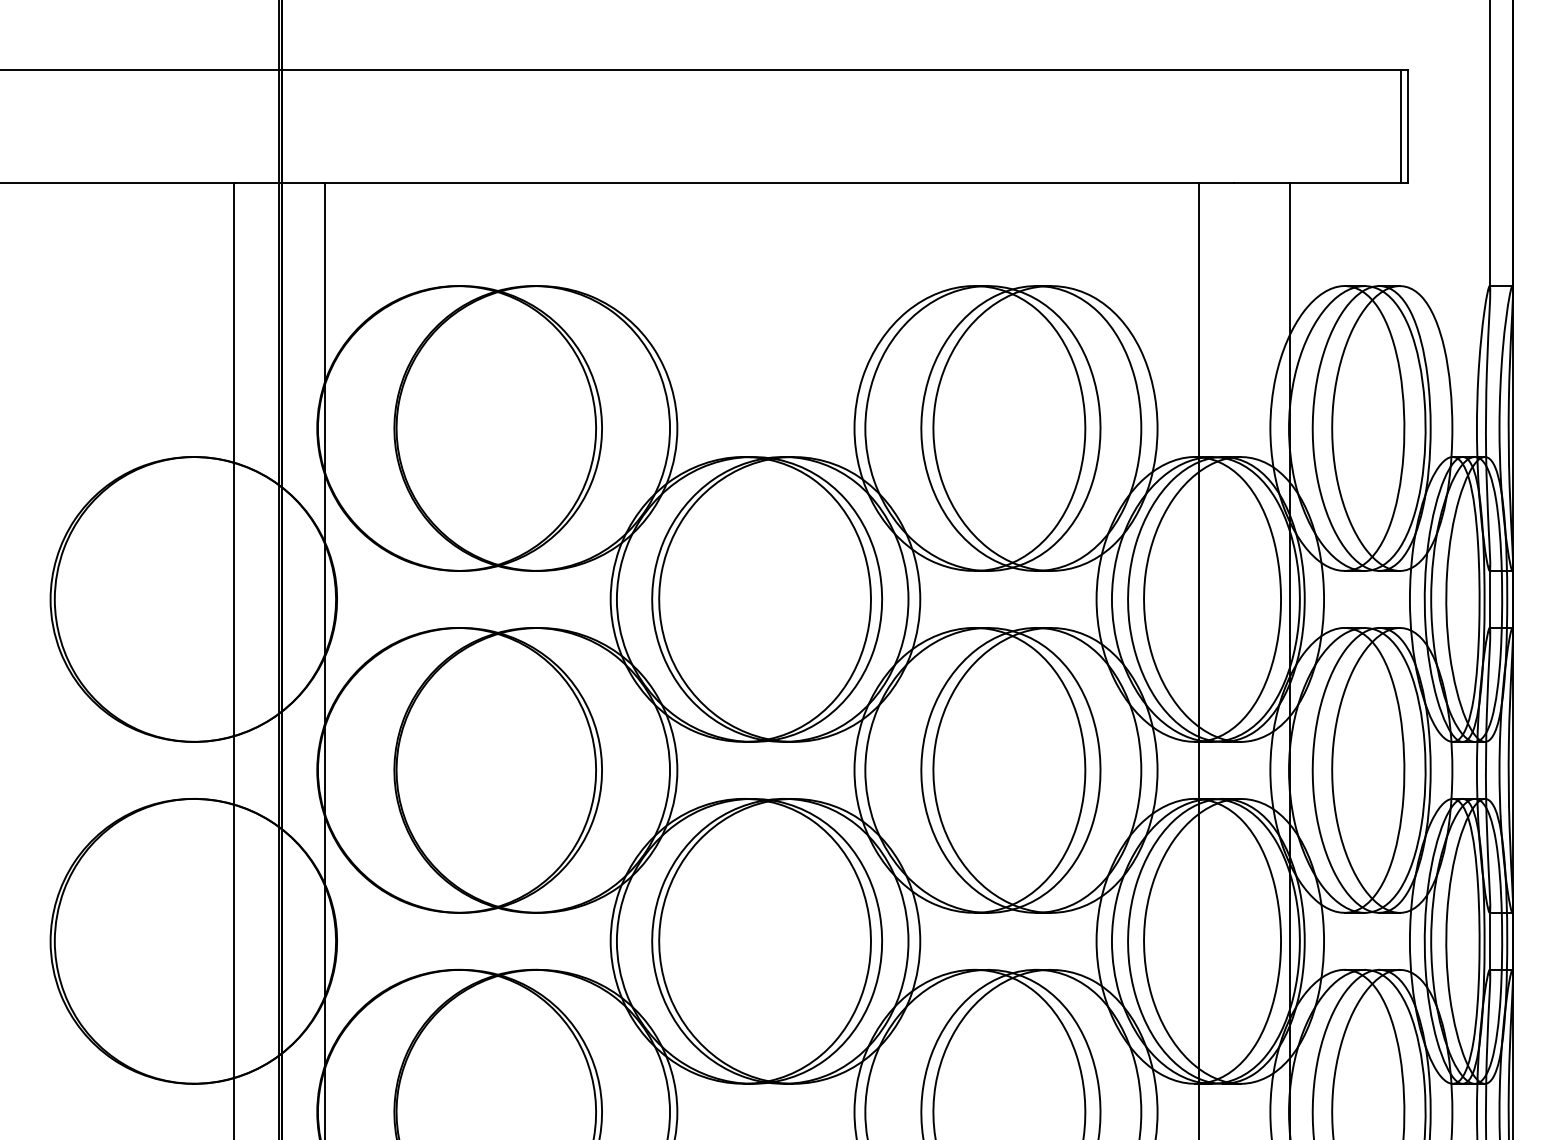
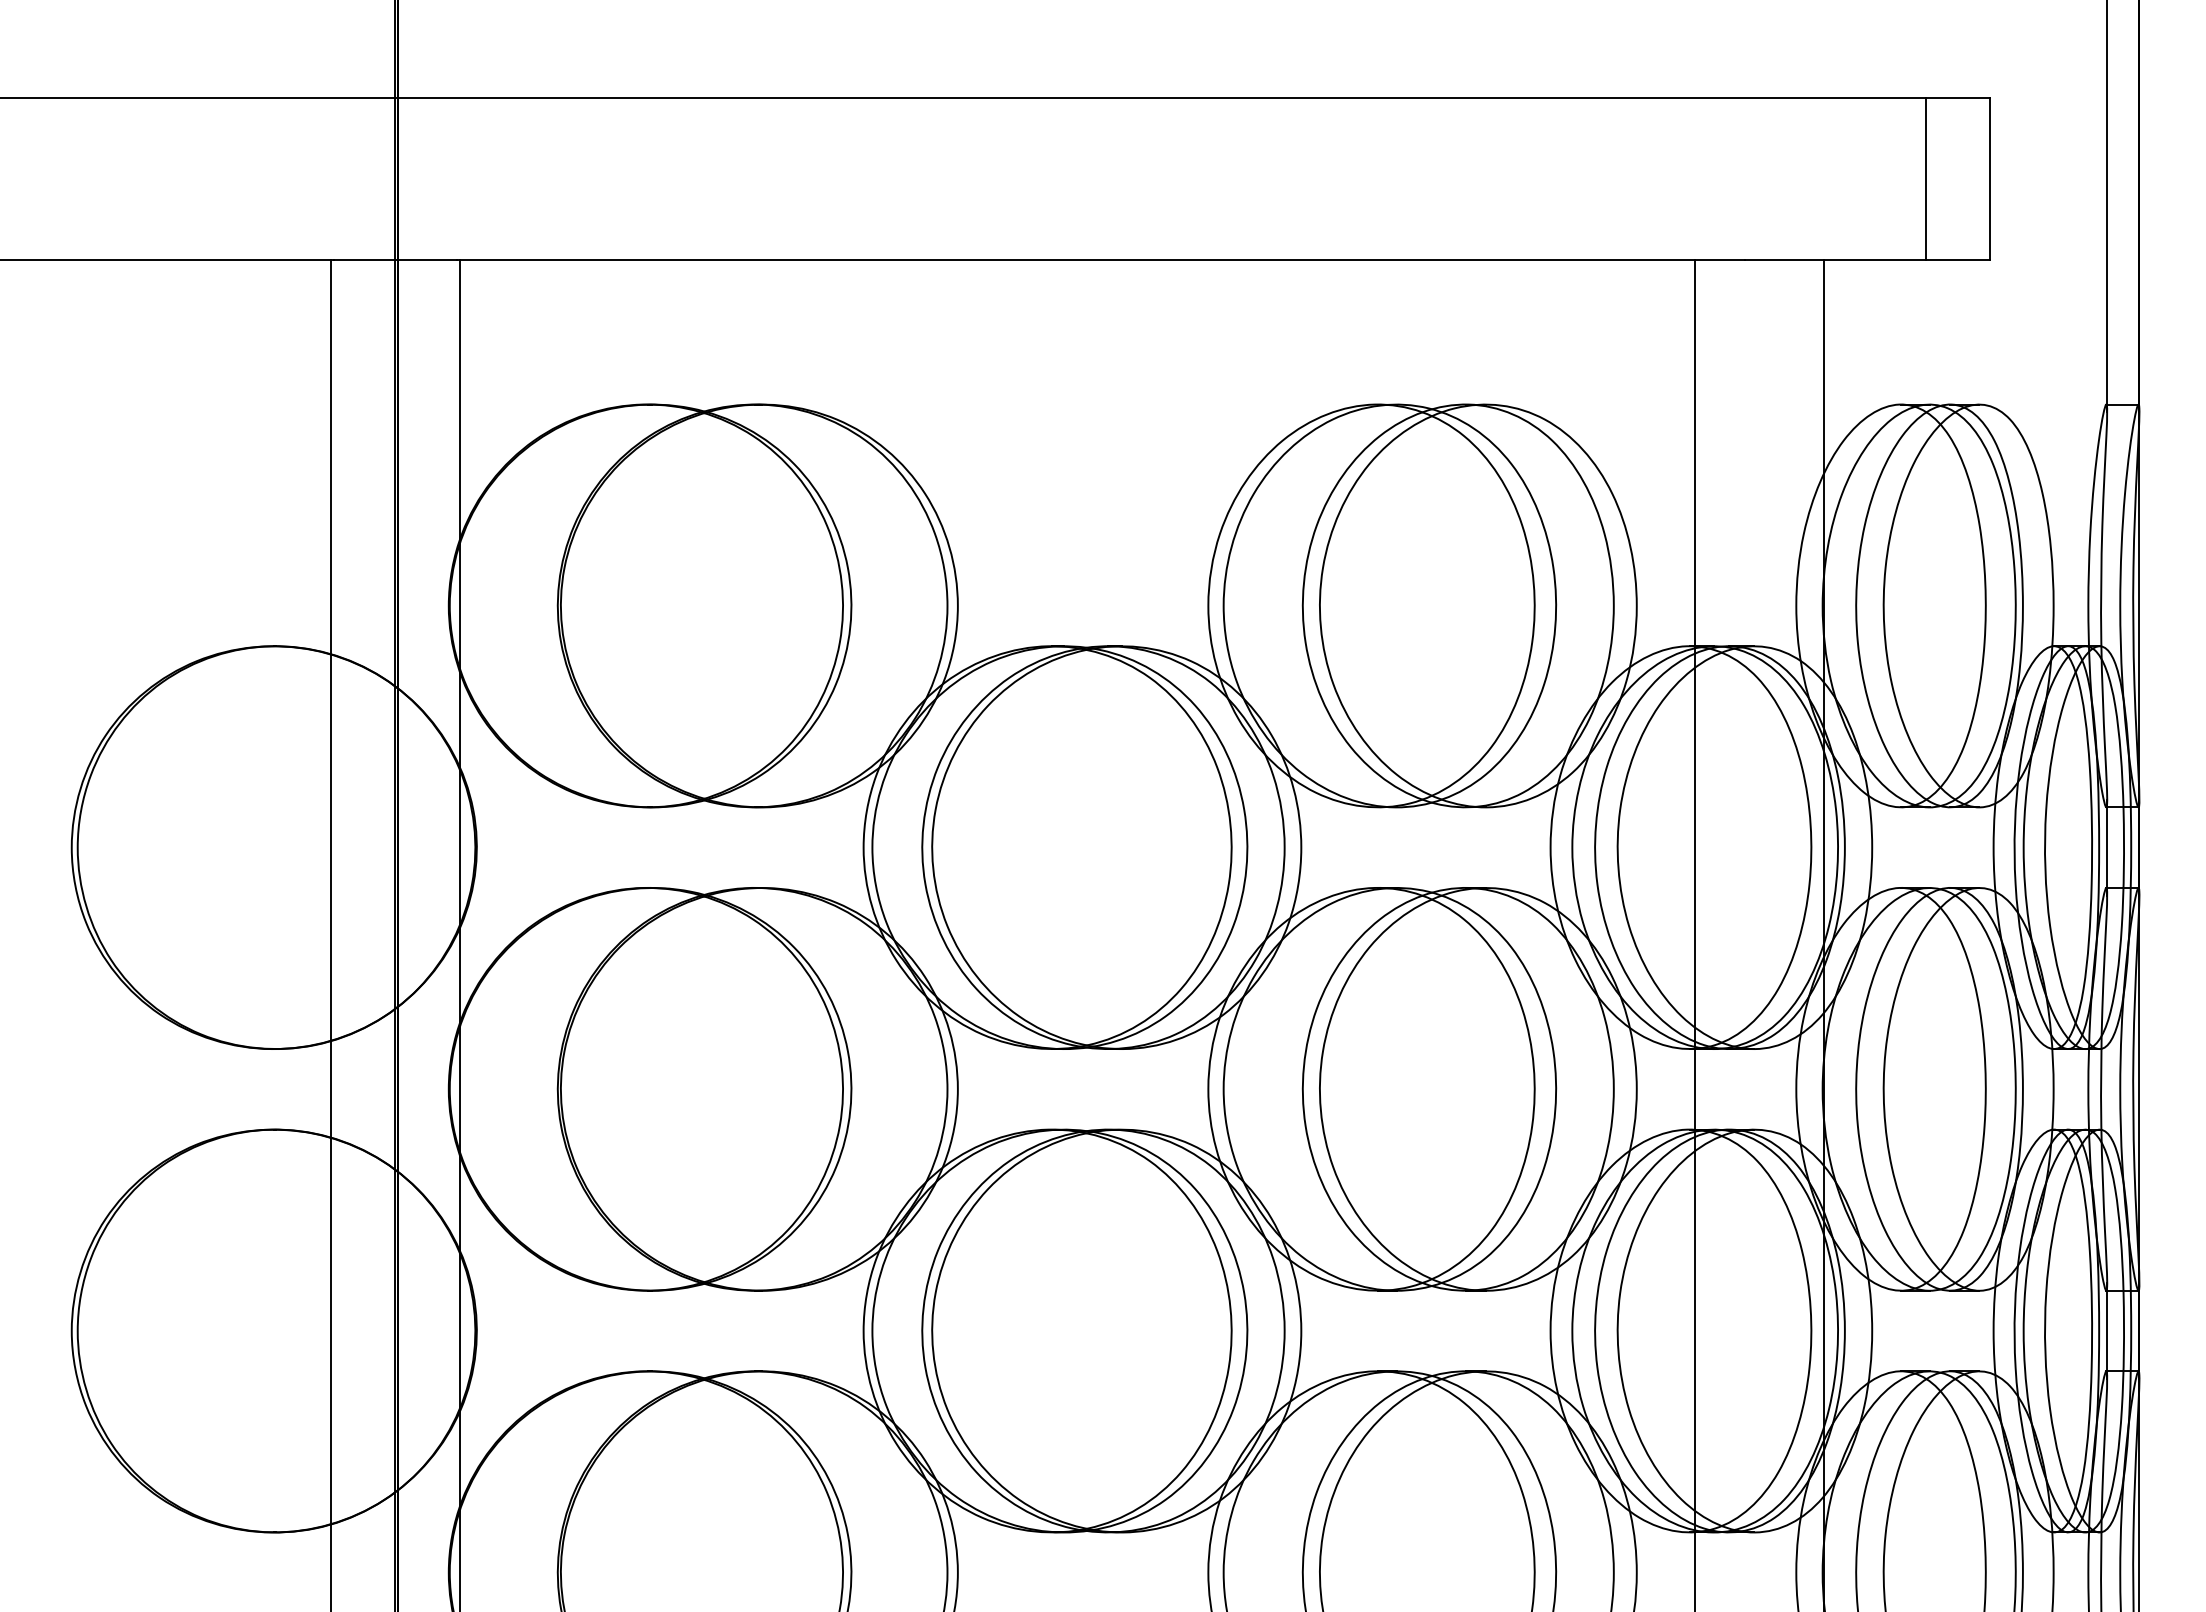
line: (1400, 126) -> (1925, 178), moved

